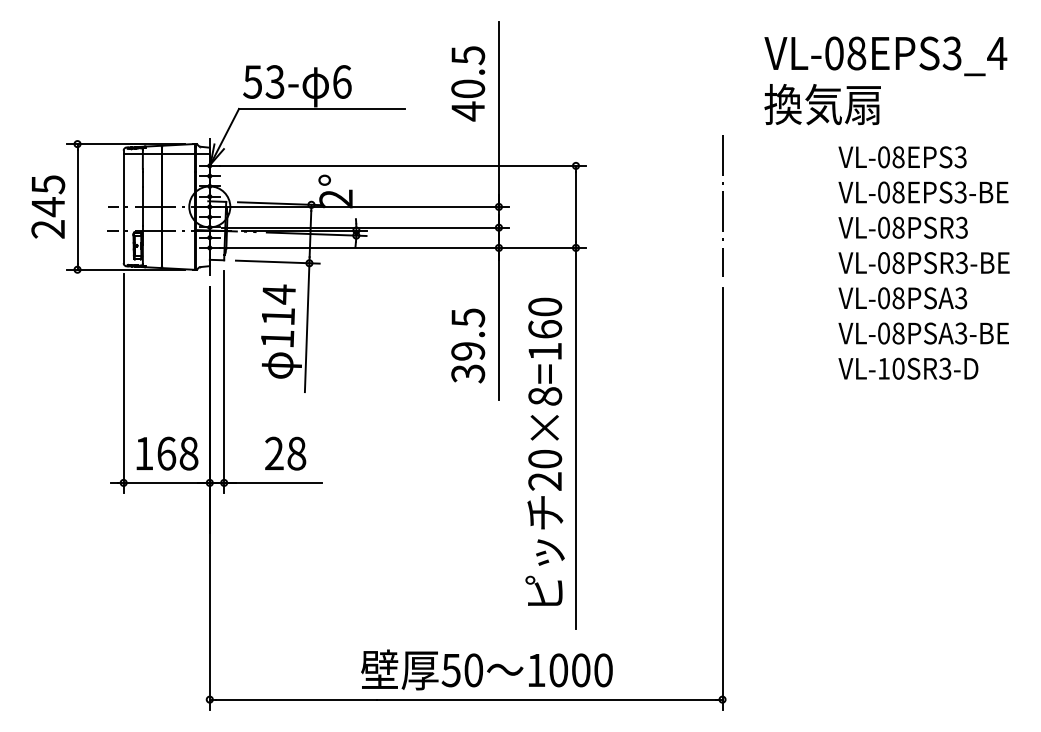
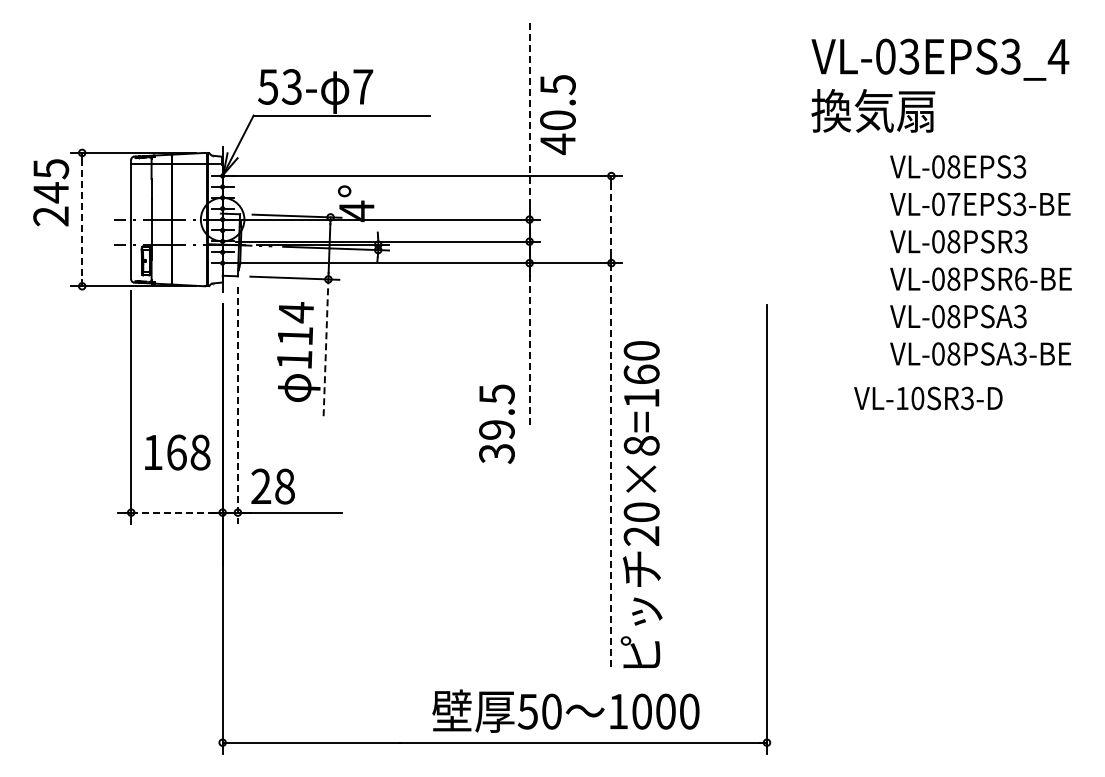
text: (856, 53) -> (909, 56), VL-08EPS3_4 -> VL-03EPS3_4
text: (342, 81) -> (363, 86), 6 -> 7
text: (467, 84) -> (557, 115), moved
line: (498, 115) -> (529, 122), solid -> dashed
text: (898, 191) -> (953, 203), VL-08EPS3-BE -> VL-07EPS3-BE
text: (335, 199) -> (356, 211), 2° -> 4°
line: (722, 205) -> (766, 218), removed
text: (48, 206) -> (51, 192), moved
line: (77, 207) -> (82, 220), solid -> dashed
line: (576, 207) -> (611, 220), solid -> dashed
text: (961, 262) -> (1020, 278), VL-08PSR3-BE -> VL-08PSR6-BE
line: (498, 323) -> (529, 343), solid -> dashed
line: (307, 327) -> (326, 347), solid -> dashed
text: (467, 345) -> (496, 423), moved
text: (908, 368) -> (928, 398), moved
line: (223, 382) -> (237, 405), solid -> dashed
line: (576, 437) -> (611, 464), solid -> dashed
text: (544, 451) -> (641, 504), moved
text: (167, 453) -> (177, 452), moved
text: (285, 453) -> (272, 486), moved
line: (166, 482) -> (176, 512), solid -> dashed
text: (486, 669) -> (565, 710), moved

